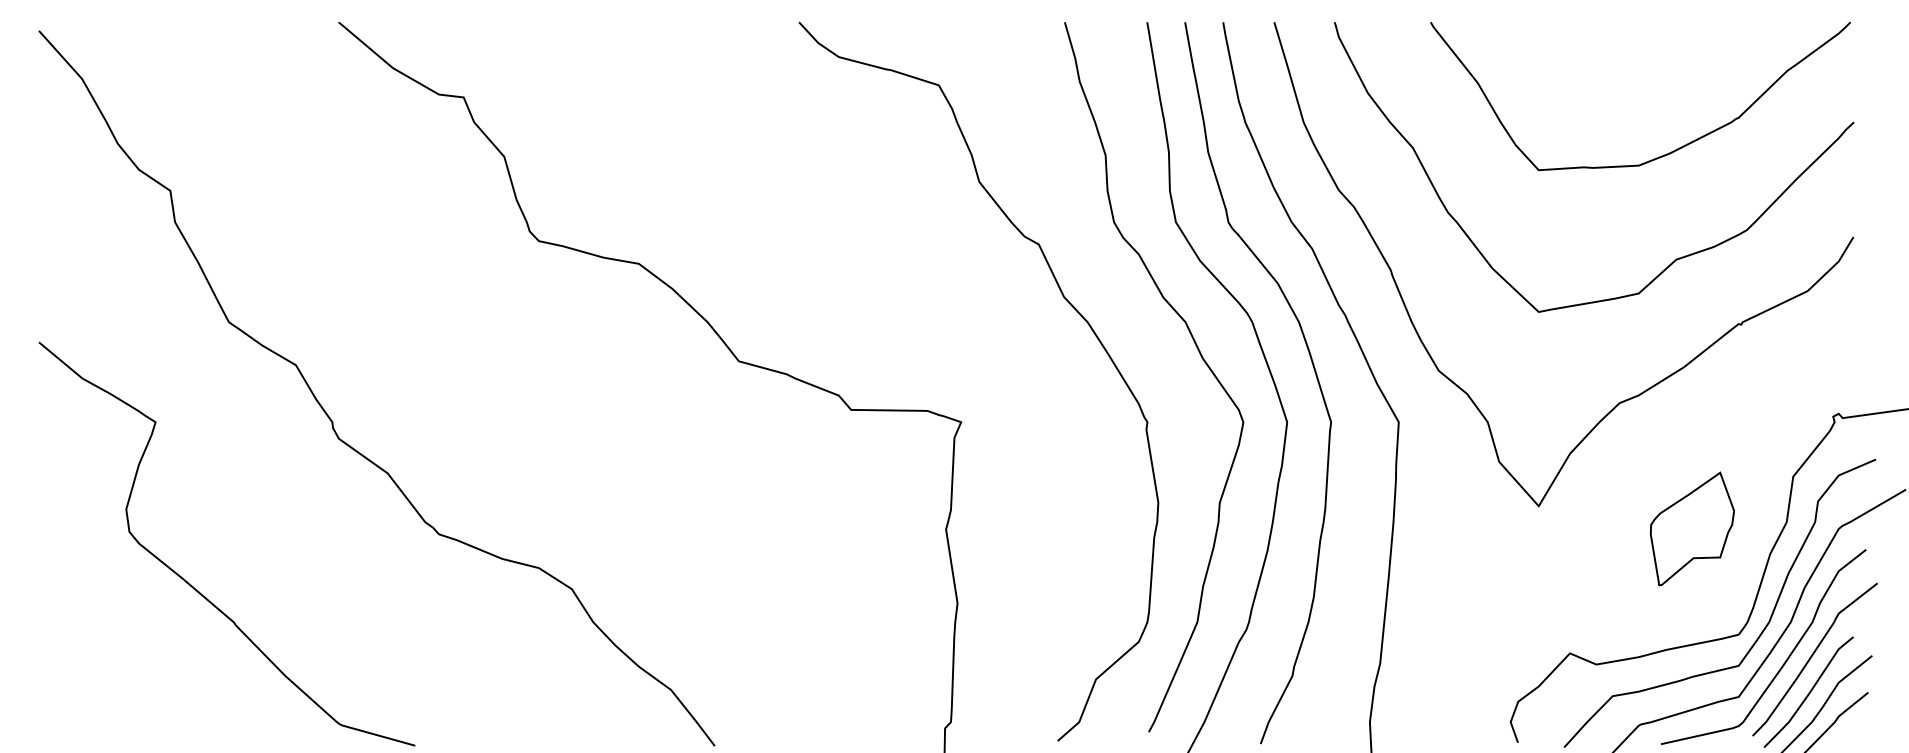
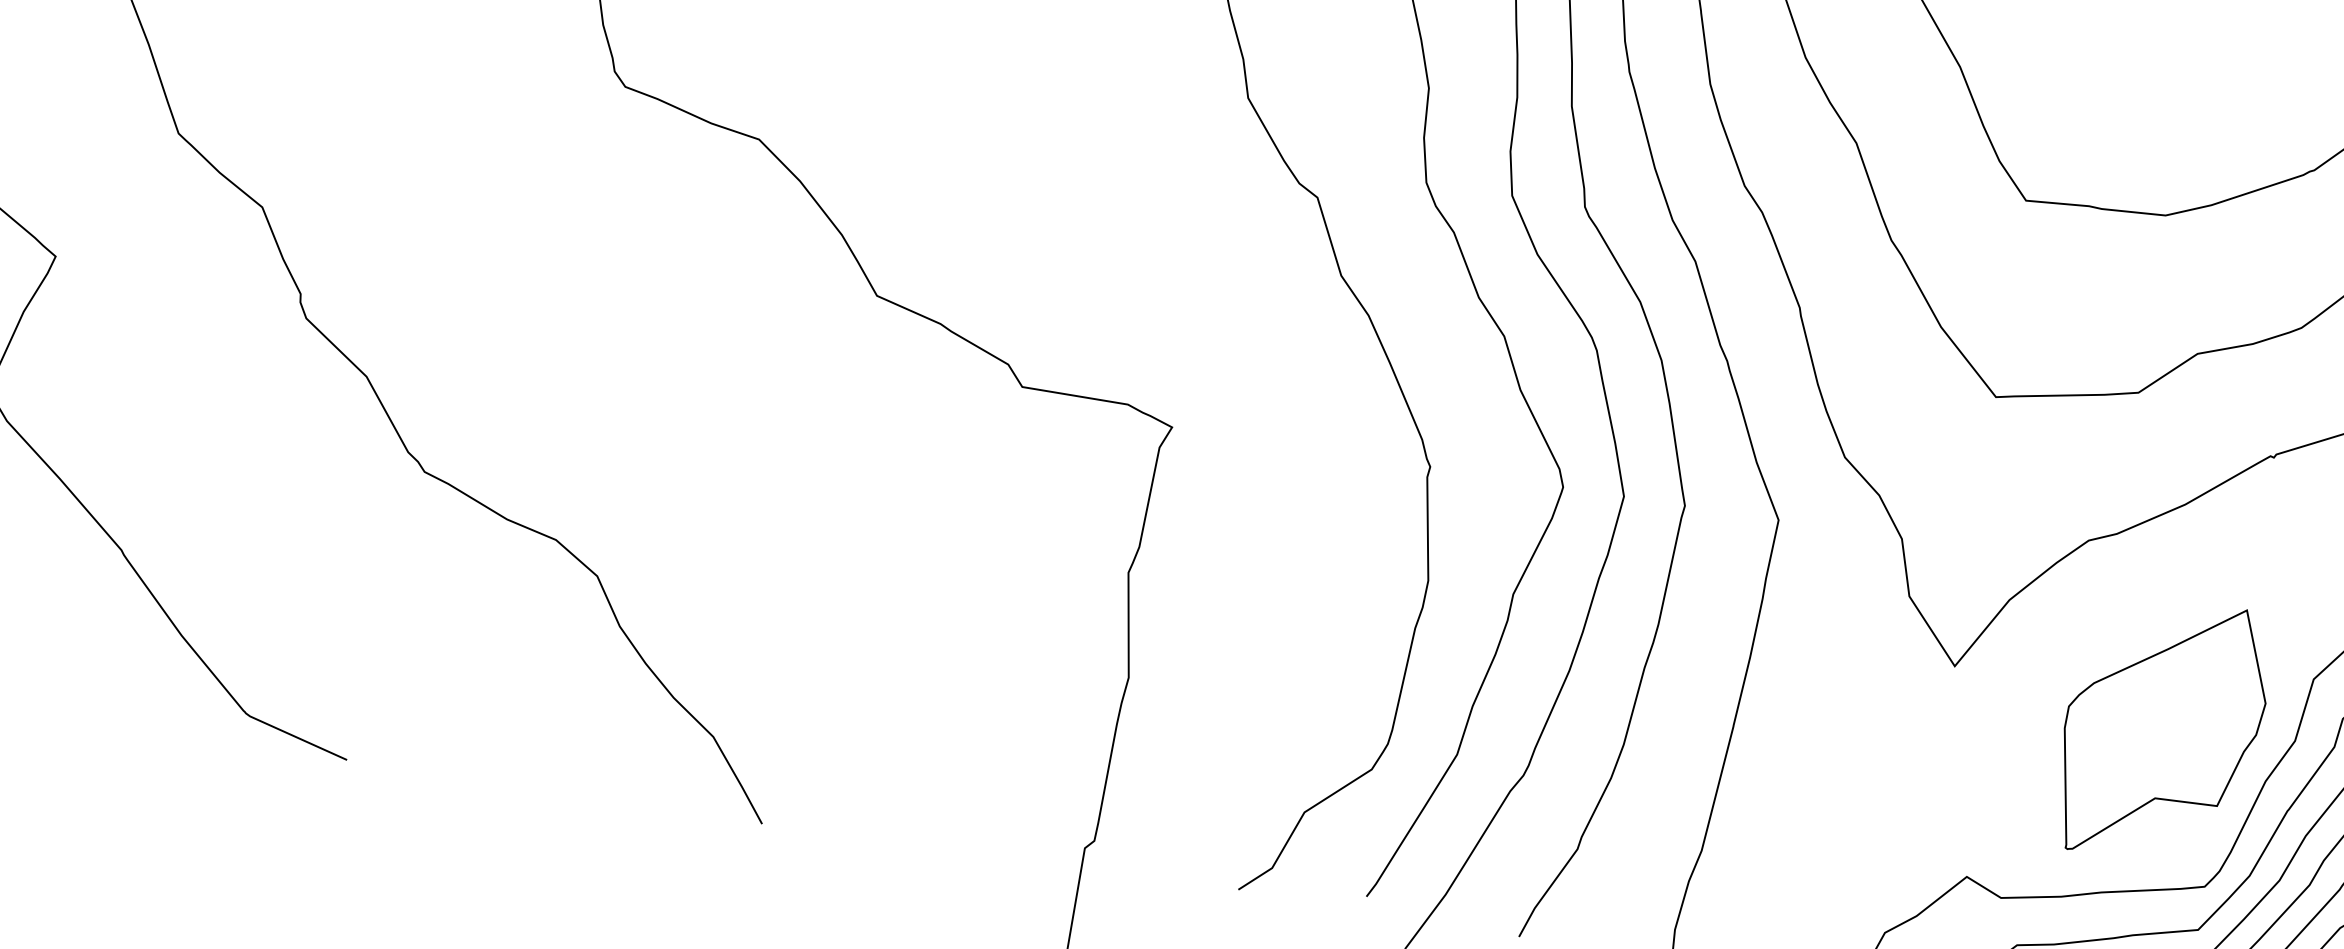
part: (1692, 528) -> (2163, 729), size x1.67

